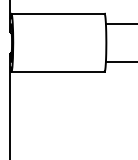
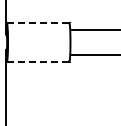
line: (58, 13) -> (38, 22), solid -> dashed
line: (58, 71) -> (38, 61), solid -> dashed

